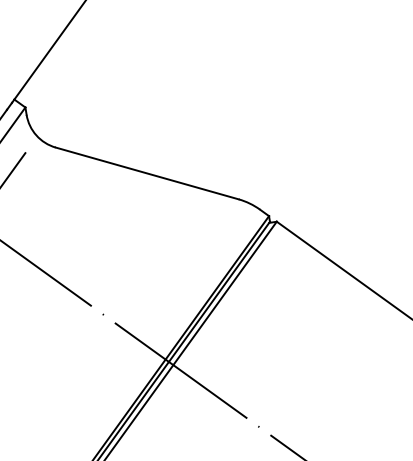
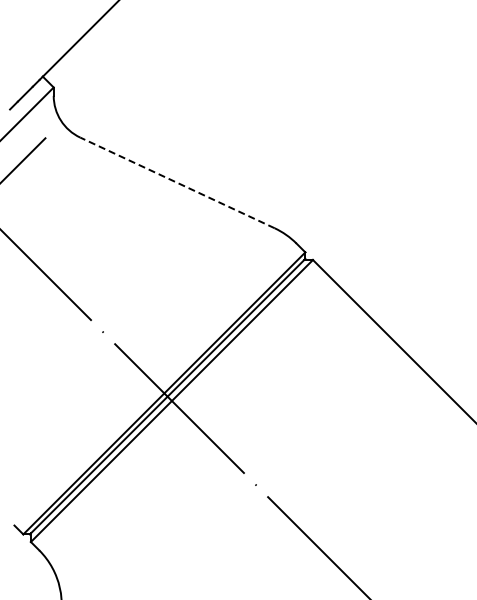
line: (147, 173) -> (177, 182), solid -> dashed

